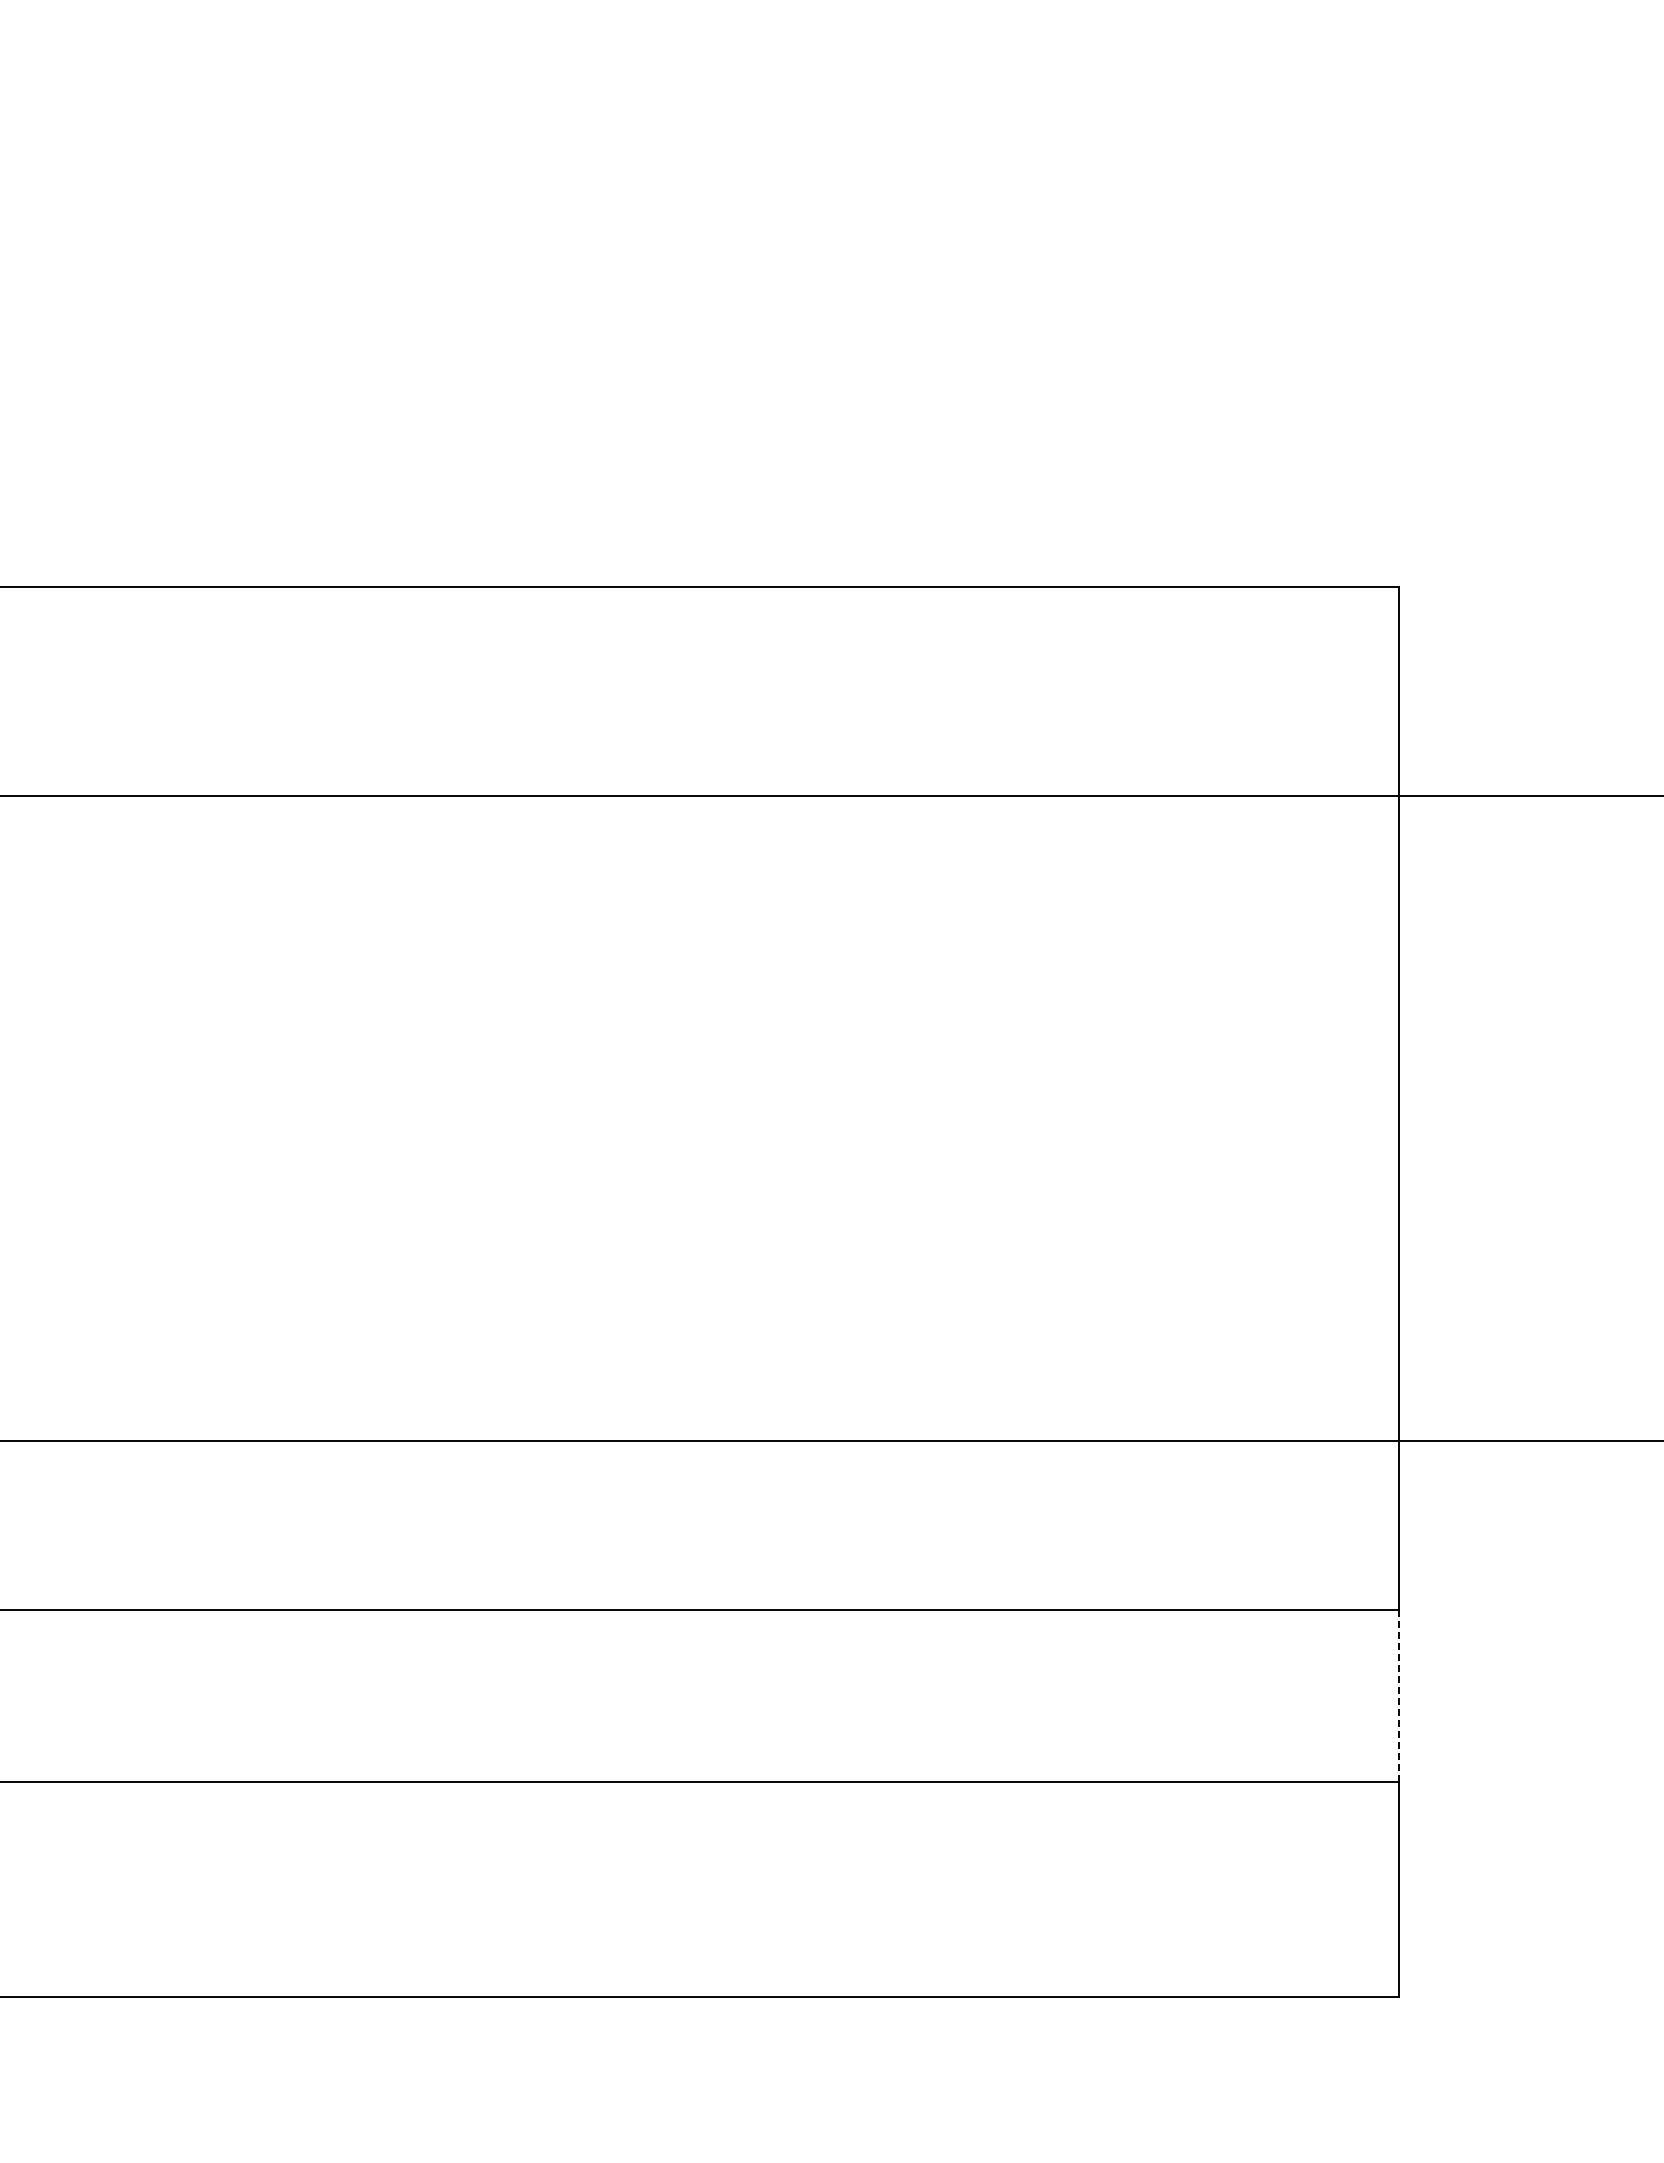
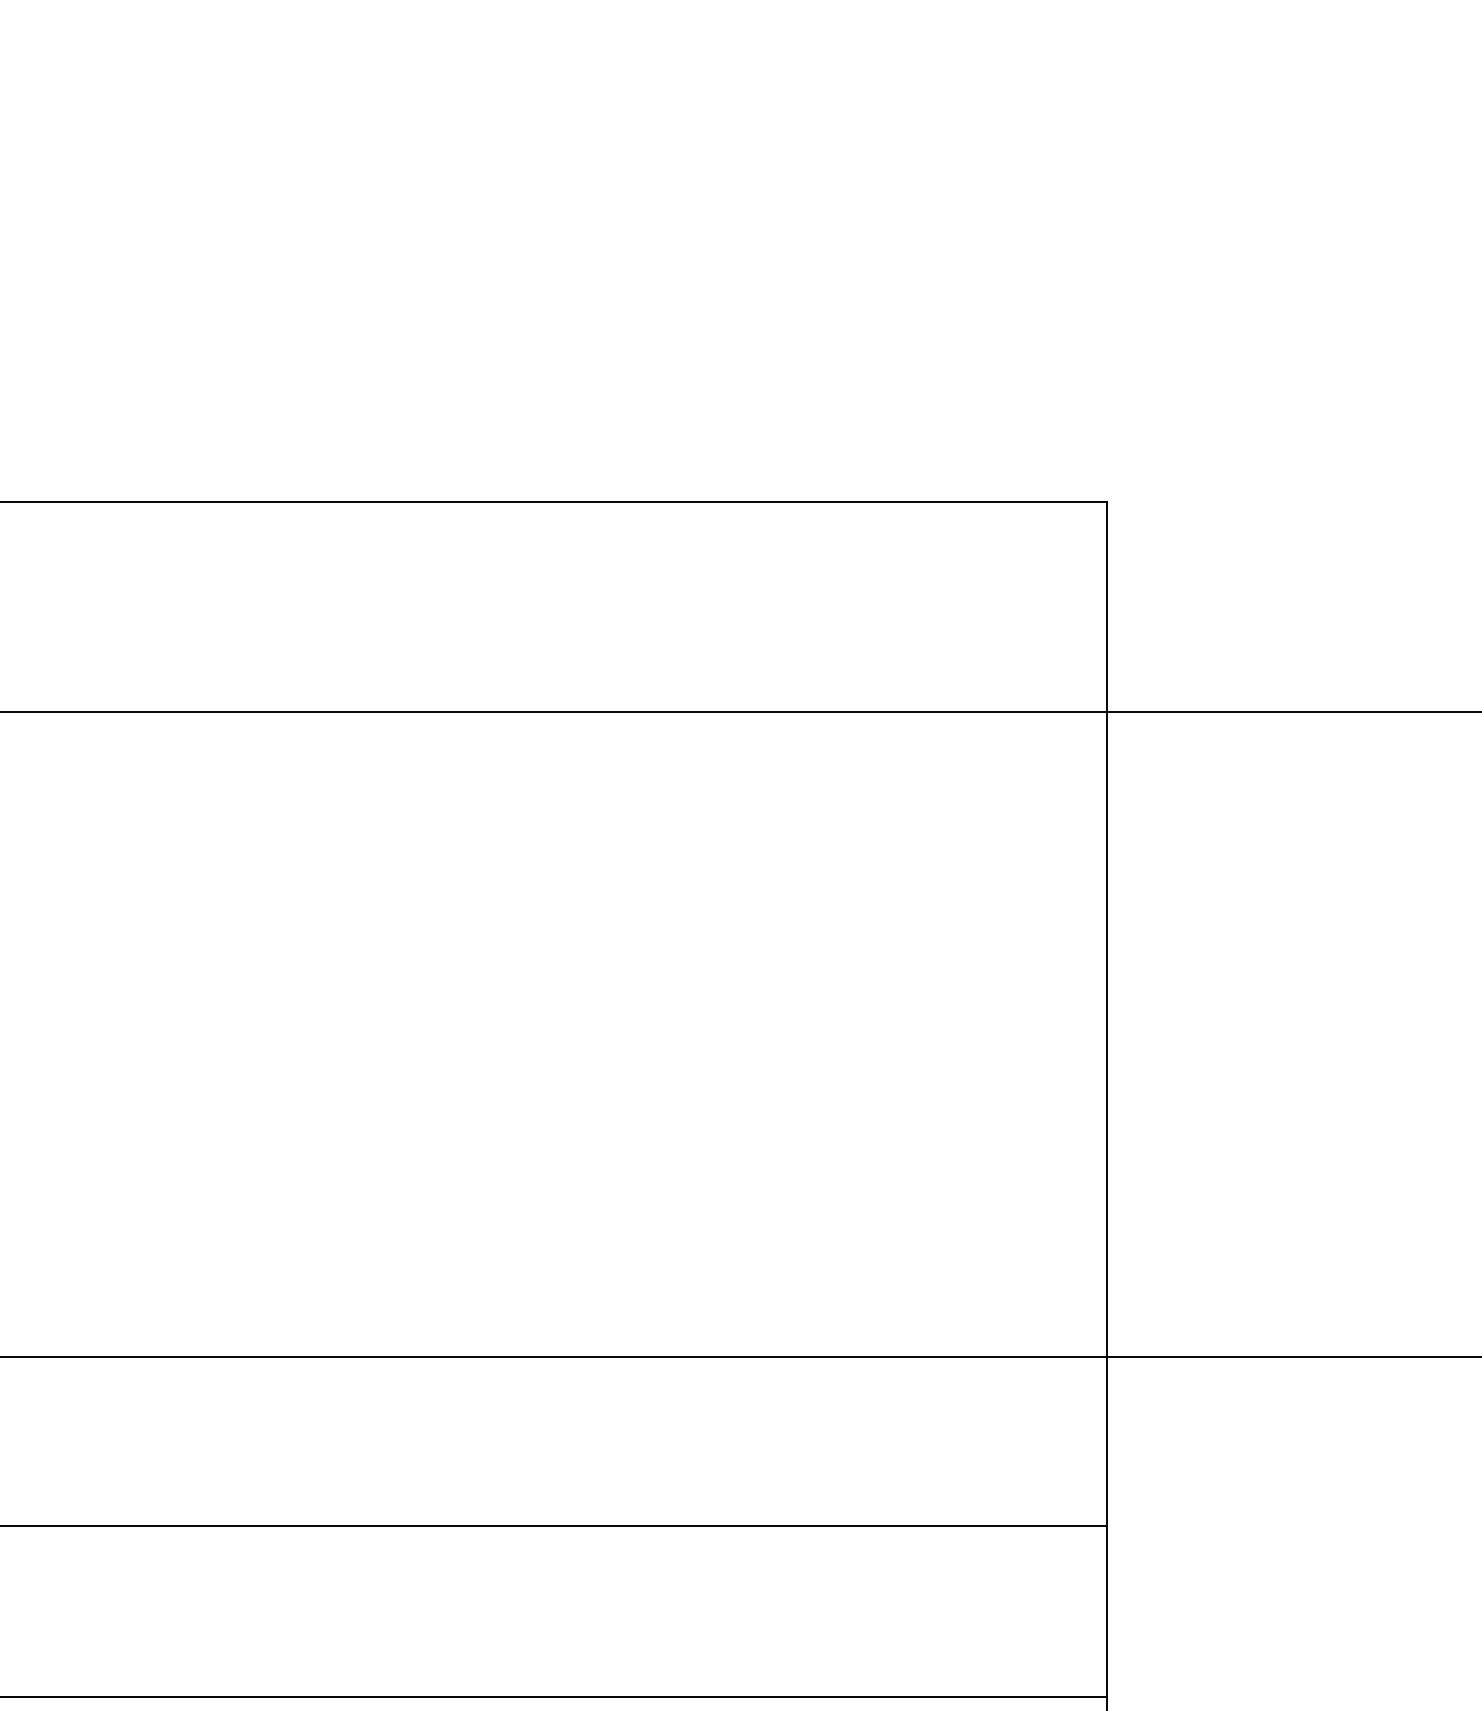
line: (1398, 1695) -> (1106, 1611), dashed -> solid

